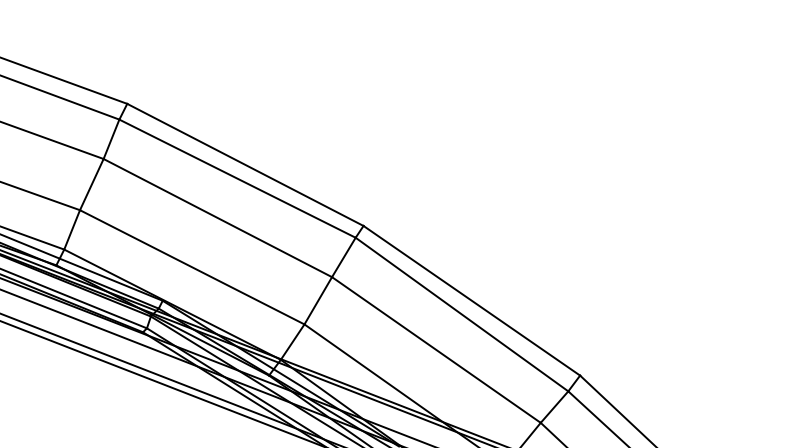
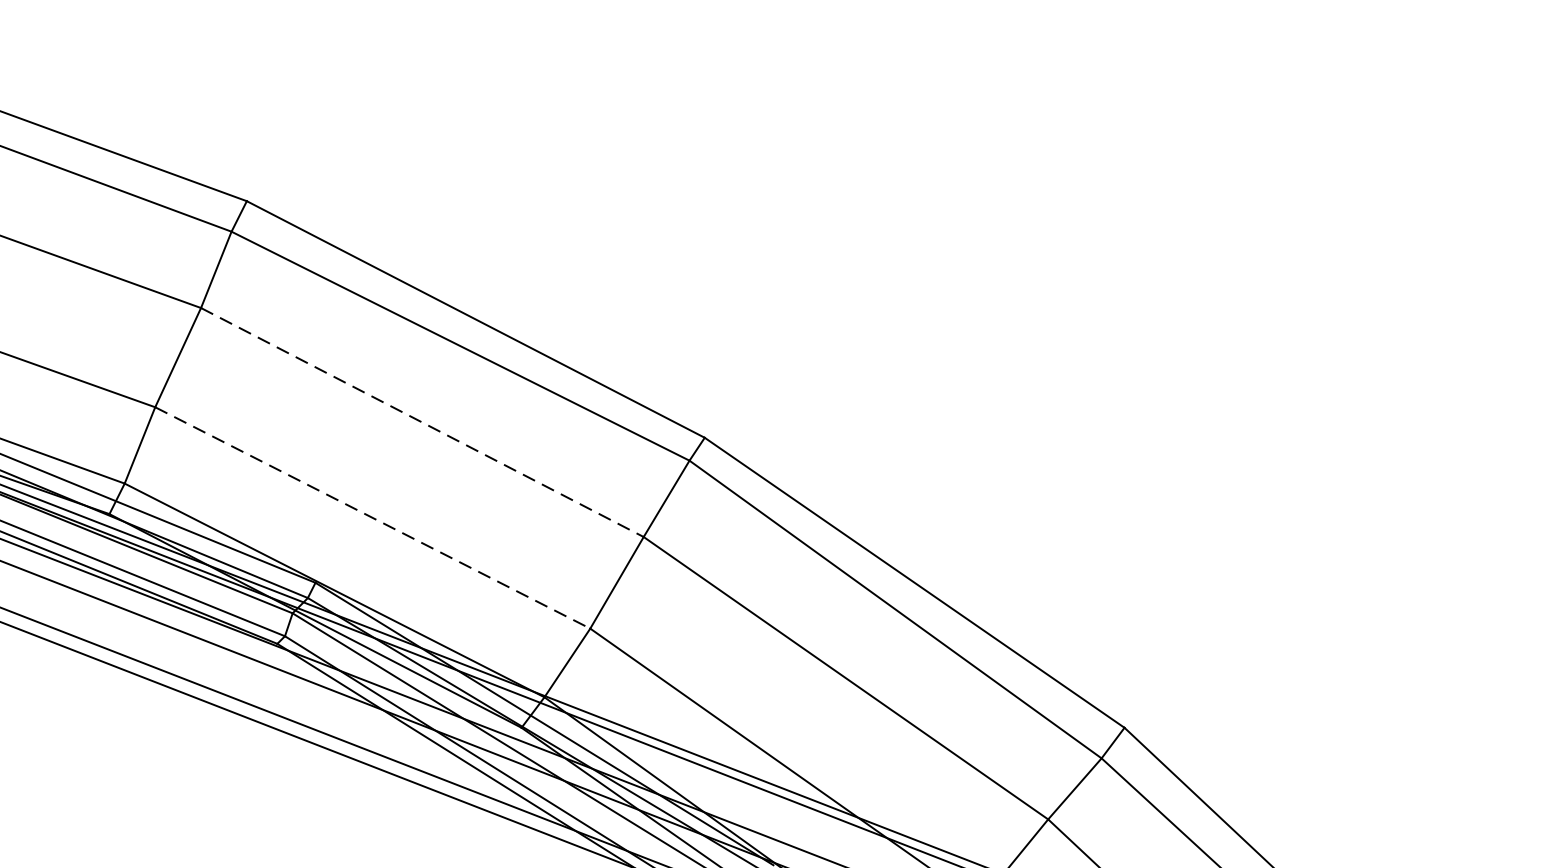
line: (217, 218) -> (421, 423), solid -> dashed
line: (192, 267) -> (373, 518), solid -> dashed

